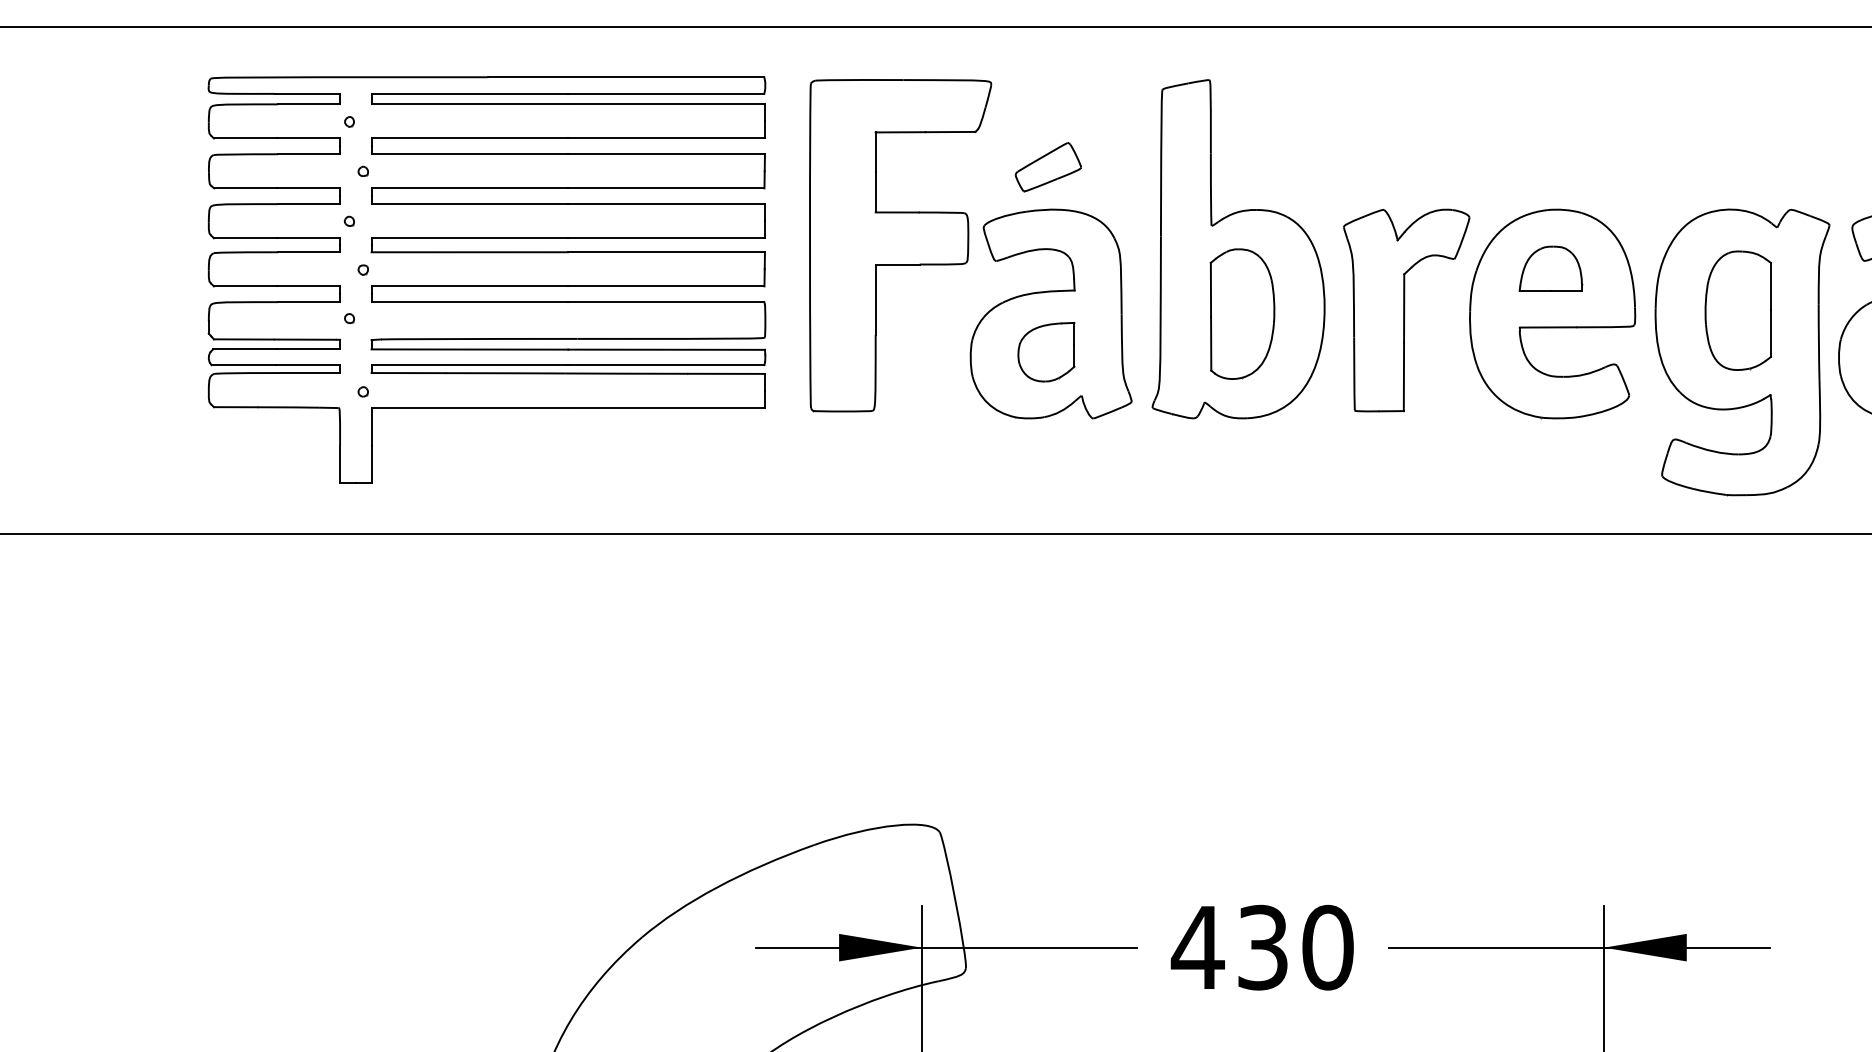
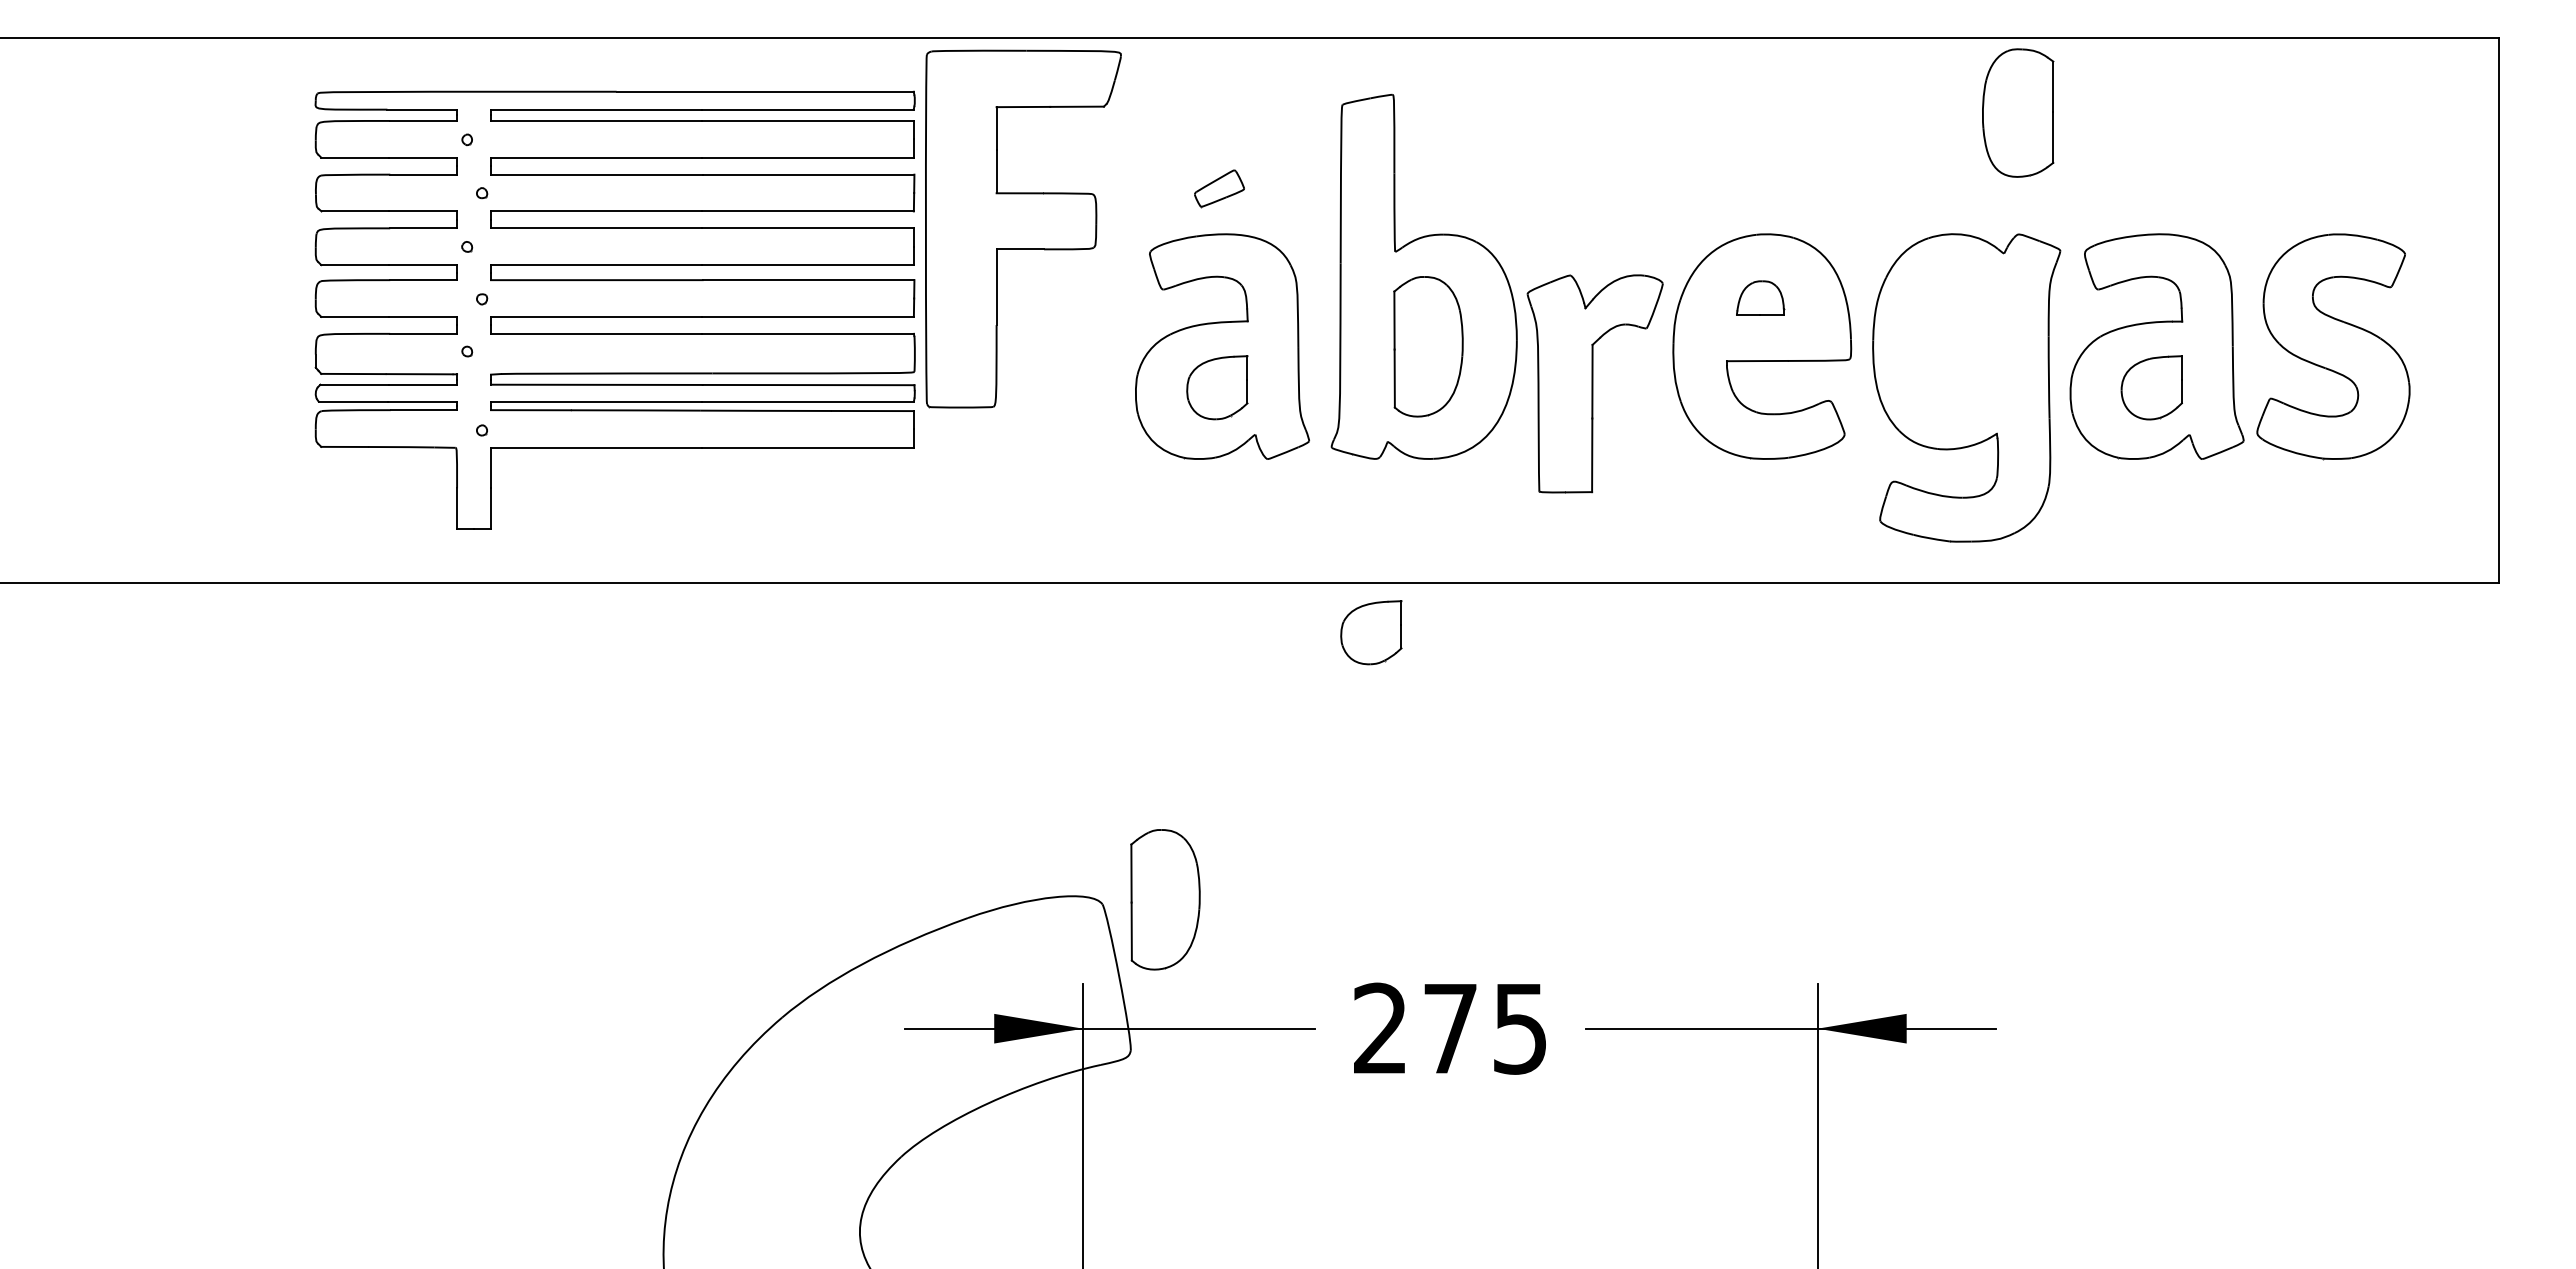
part: (1048, 167) -> (1219, 188), size x0.7
part: (900, 245) -> (1023, 228), moved
part: (1550, 268) -> (1760, 297), size x0.7
part: (1406, 310) -> (1594, 383), moved
part: (1738, 310) -> (2018, 112), moved
part: (1189, 579) -> (1371, 632), added
part: (998, 827) -> (1165, 899), added
text: (1262, 947) -> (1449, 1028), 430 -> 275

